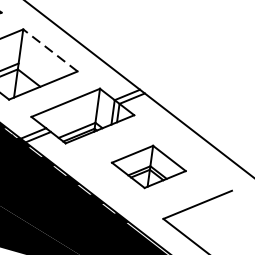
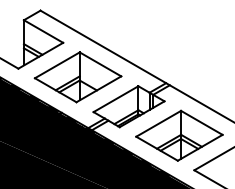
line: (50, 50) -> (100, 64), dashed -> solid
part: (148, 166) -> (179, 135), size x1.67

